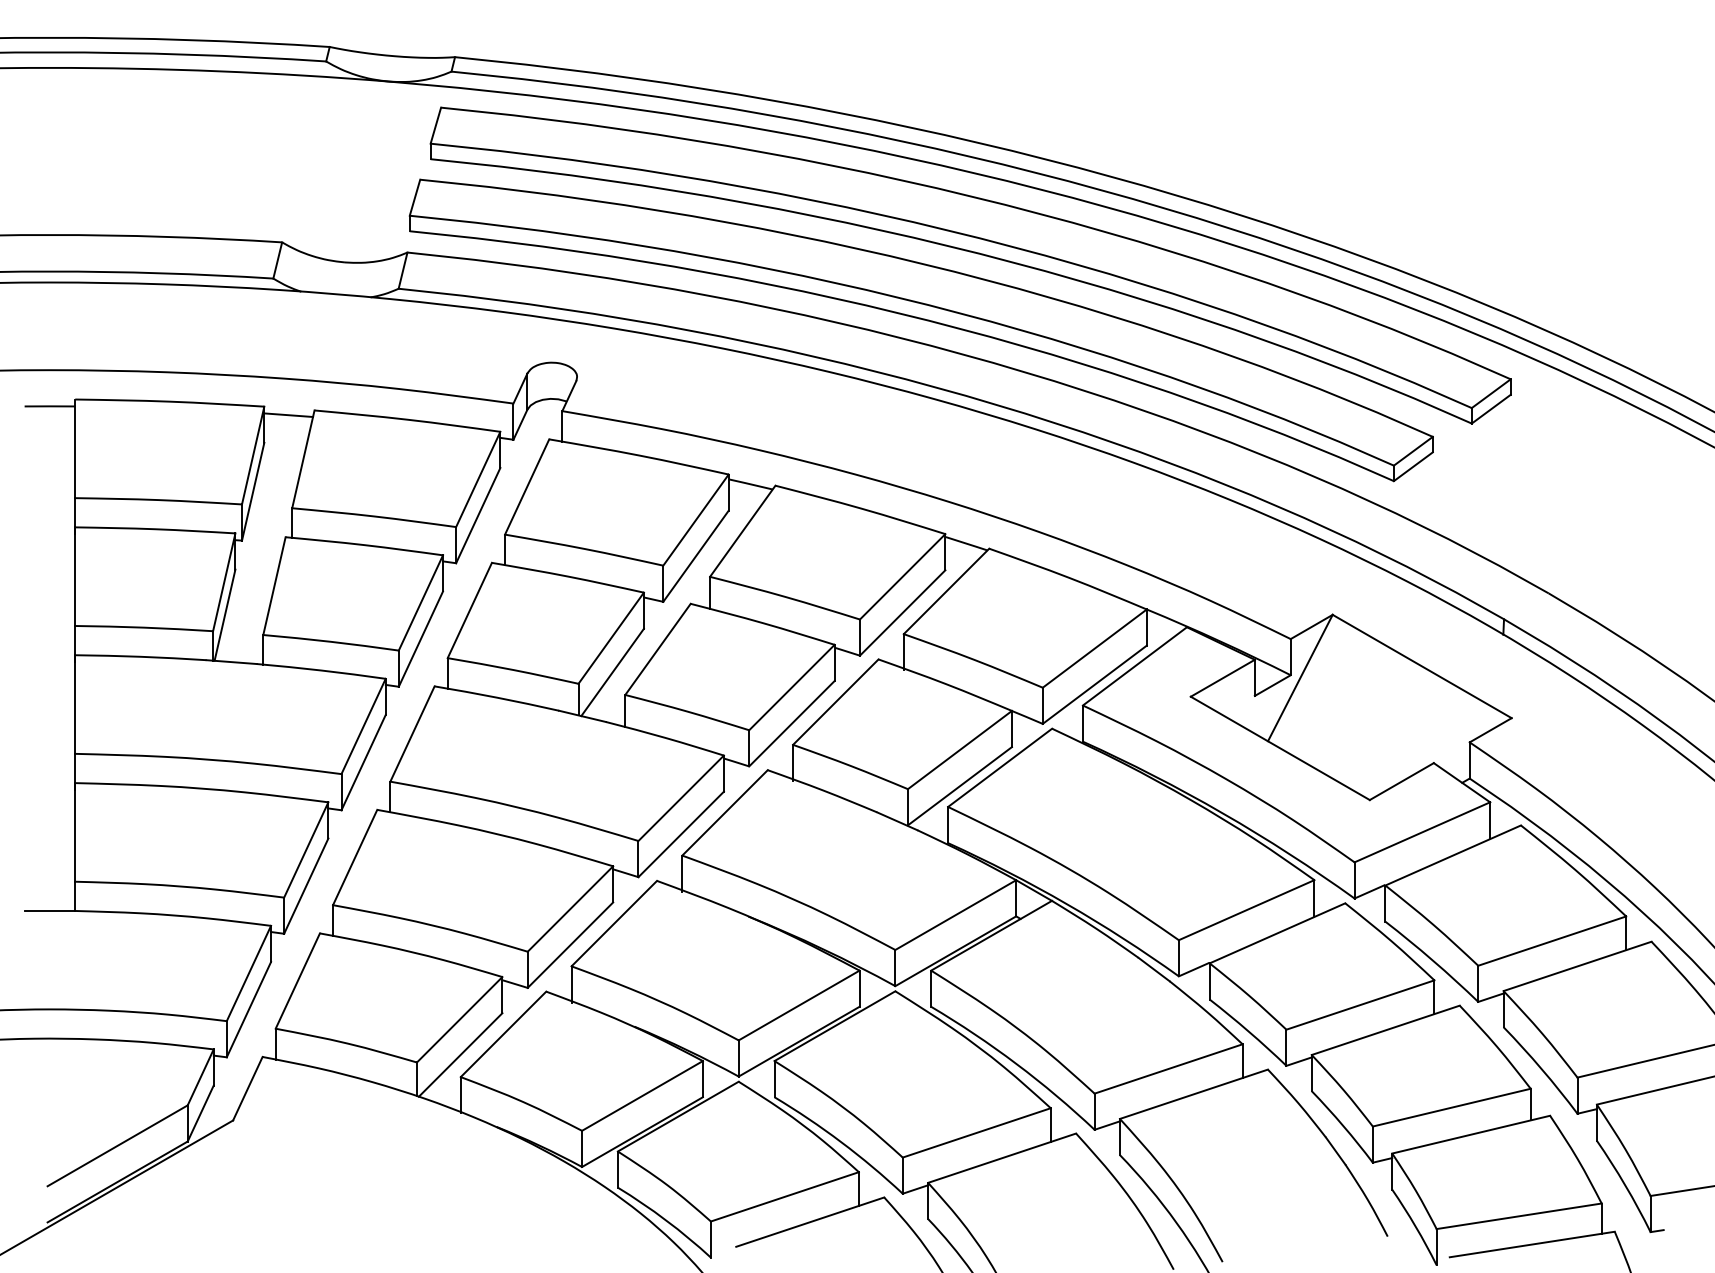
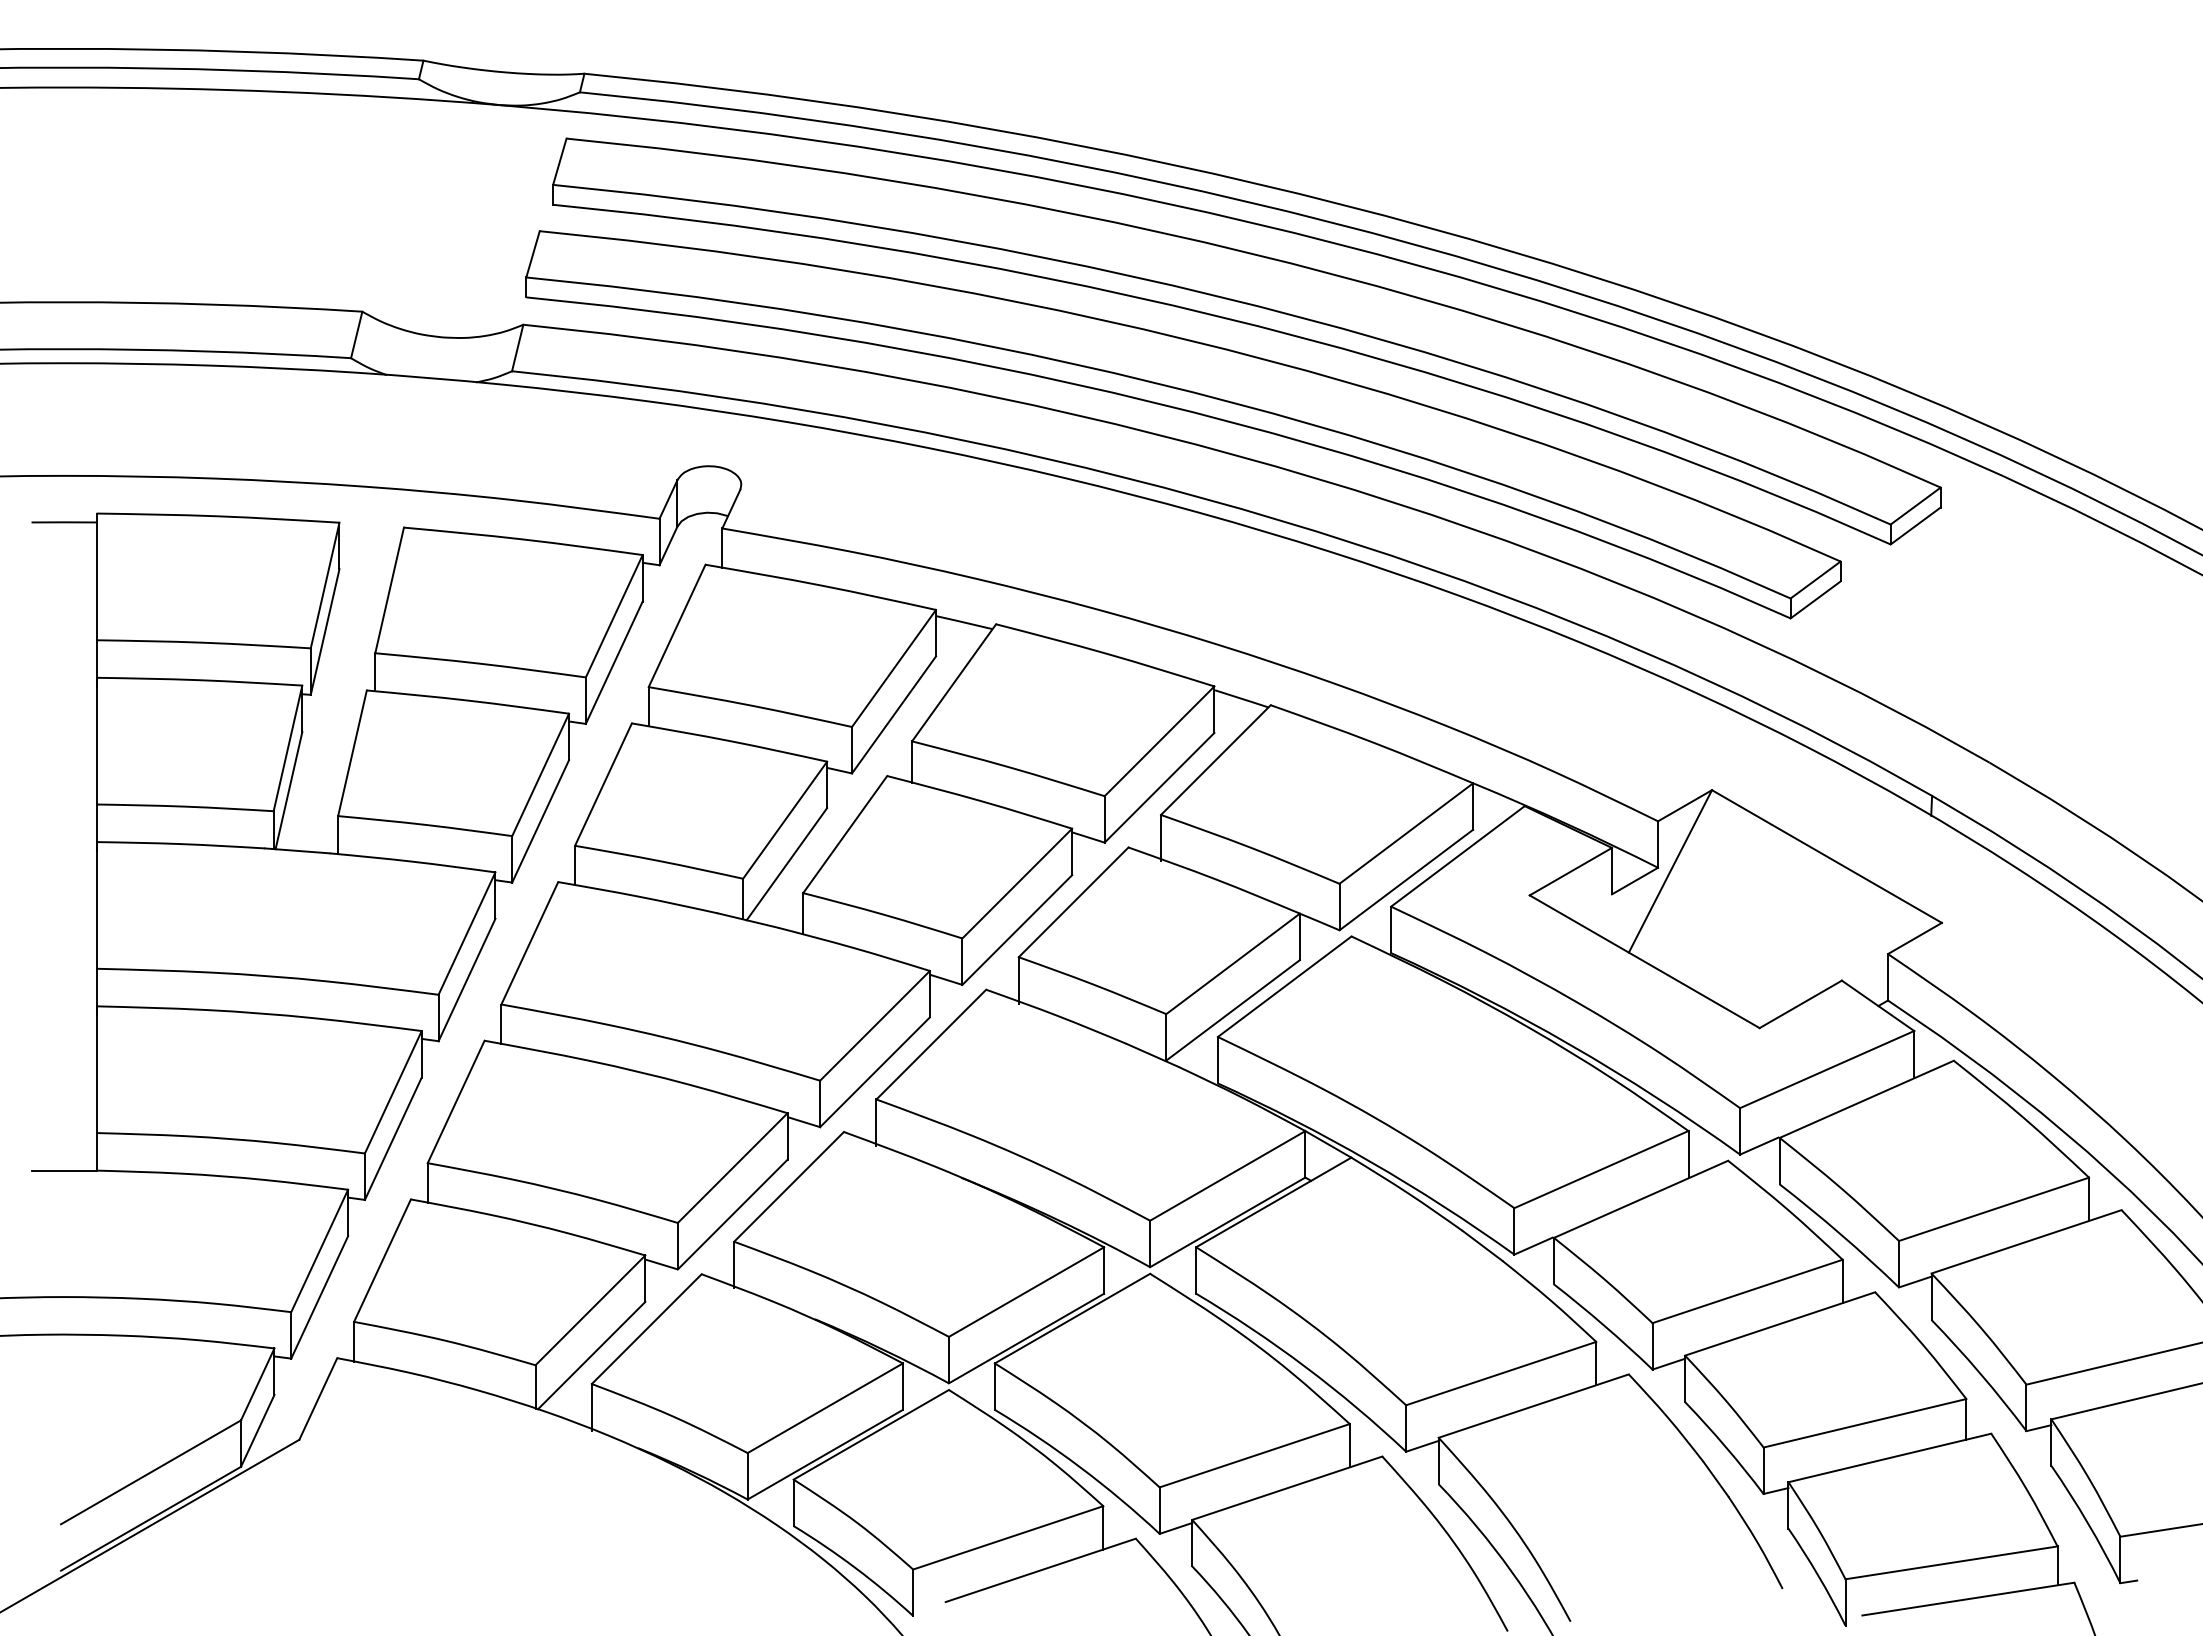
line: (288, 415) -> (370, 533), removed

